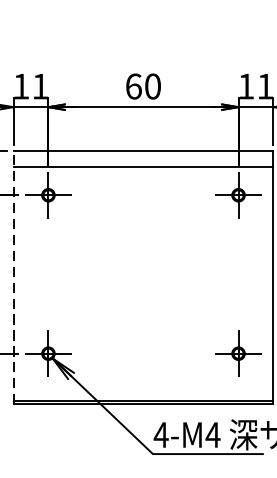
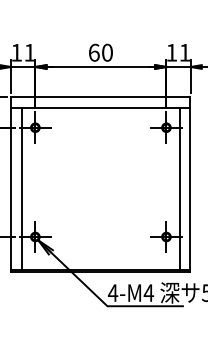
line: (13, 277) -> (11, 184), dashed -> solid
line: (29, 283) -> (22, 188), added
line: (257, 283) -> (179, 188), added

